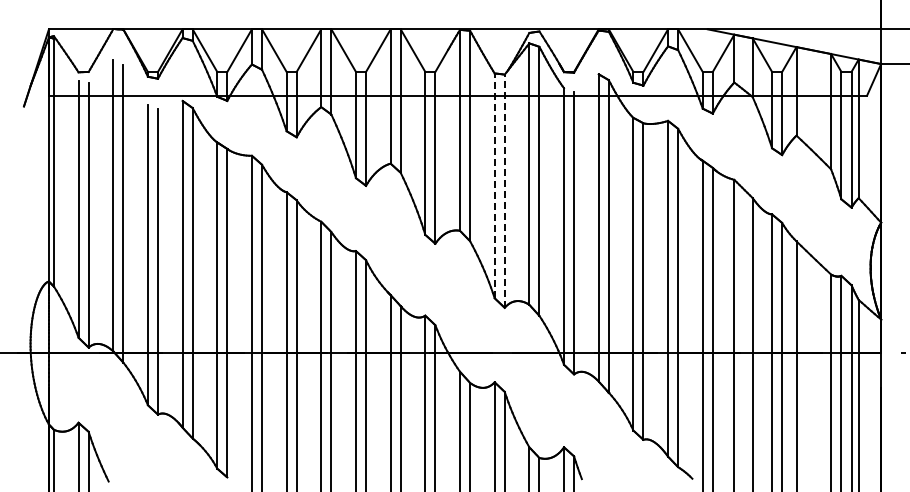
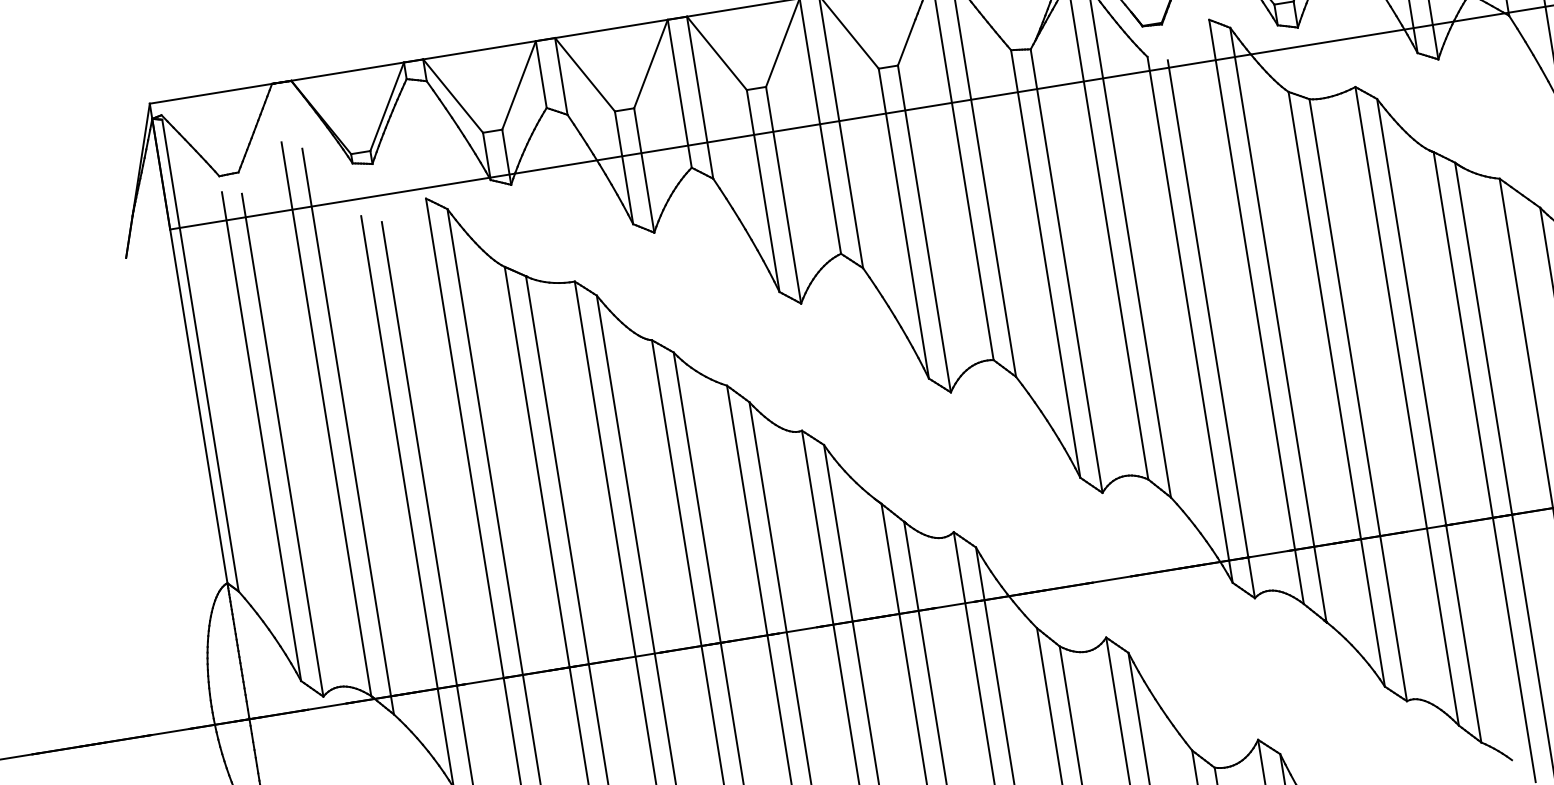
line: (494, 185) -> (1045, 263), dashed -> solid
line: (504, 191) -> (1066, 271), dashed -> solid

